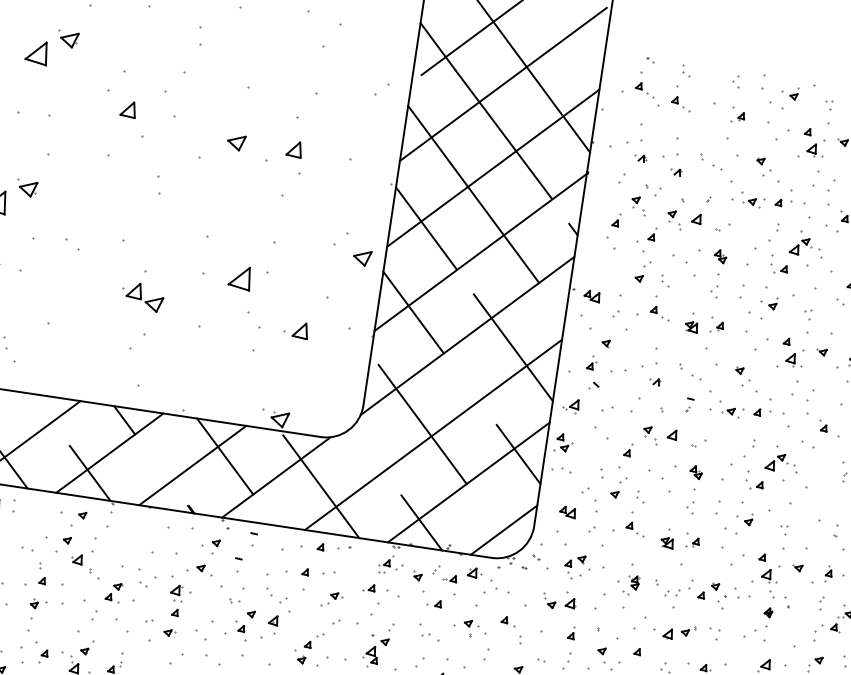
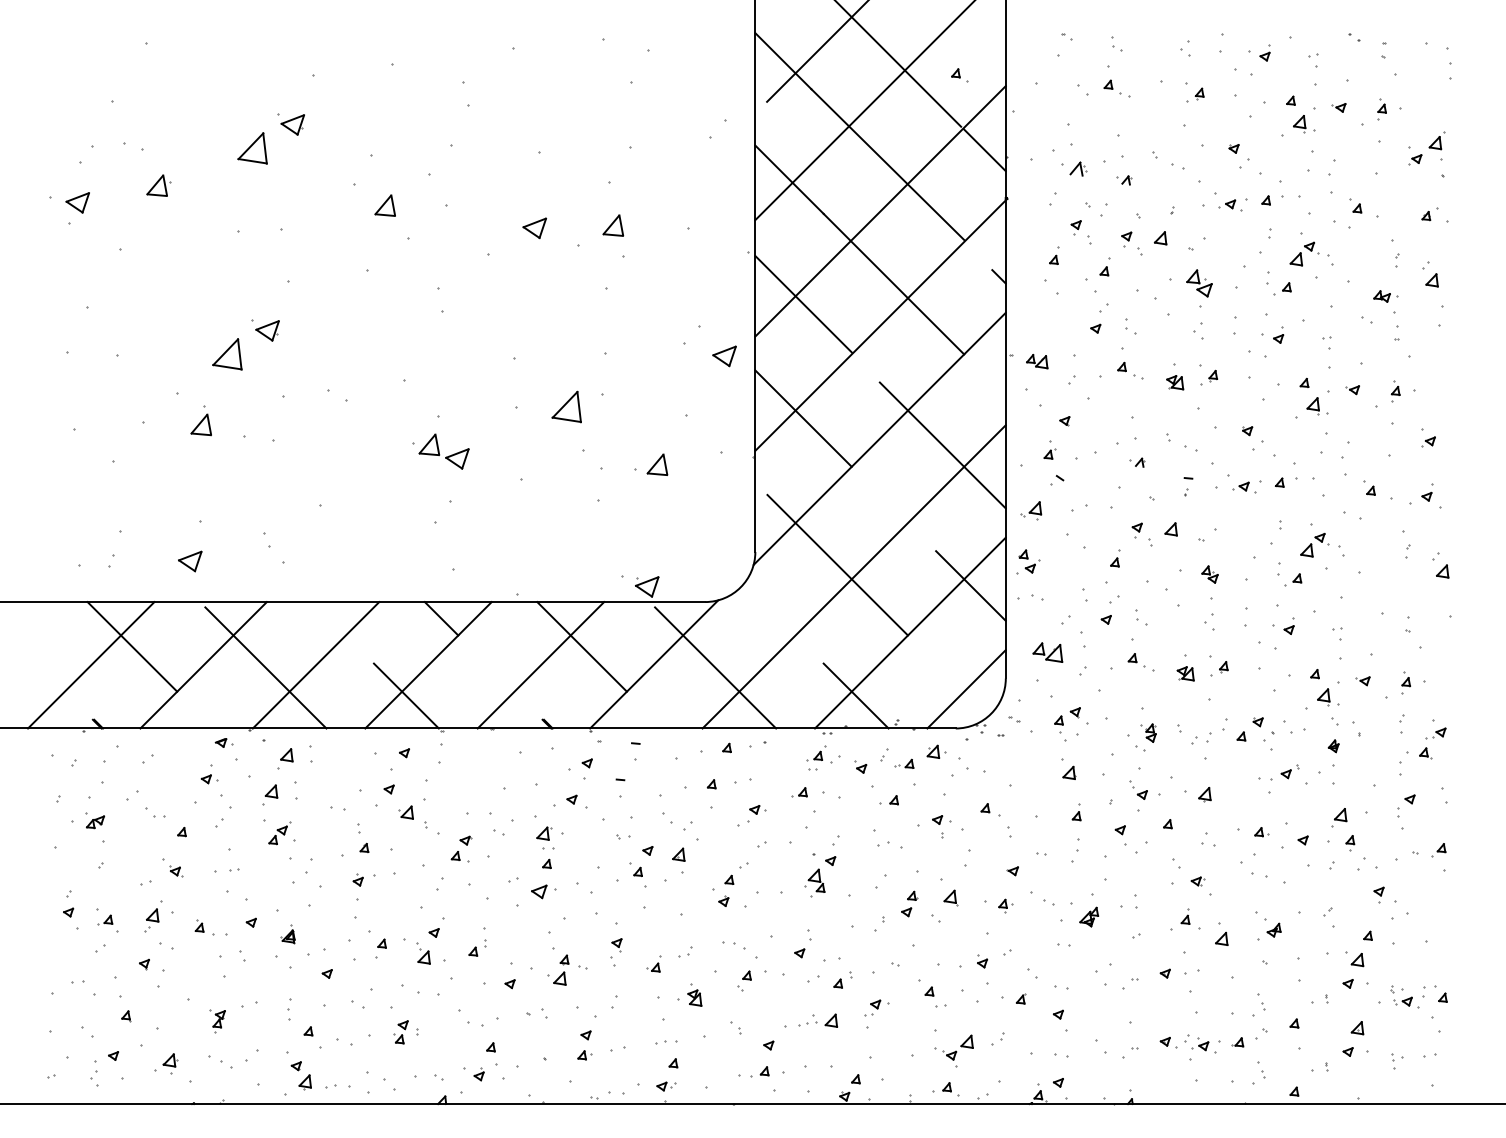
part: (641, 88) -> (959, 75), moved
part: (640, 157) -> (1073, 168), size x1.6
part: (720, 256) -> (1199, 283), size x1.6
part: (567, 511) -> (1047, 652), size x1.4
part: (549, 600) -> (1138, 789), moved
part: (687, 630) -> (1289, 771), moved
part: (169, 632) -> (543, 891), size x1.6

